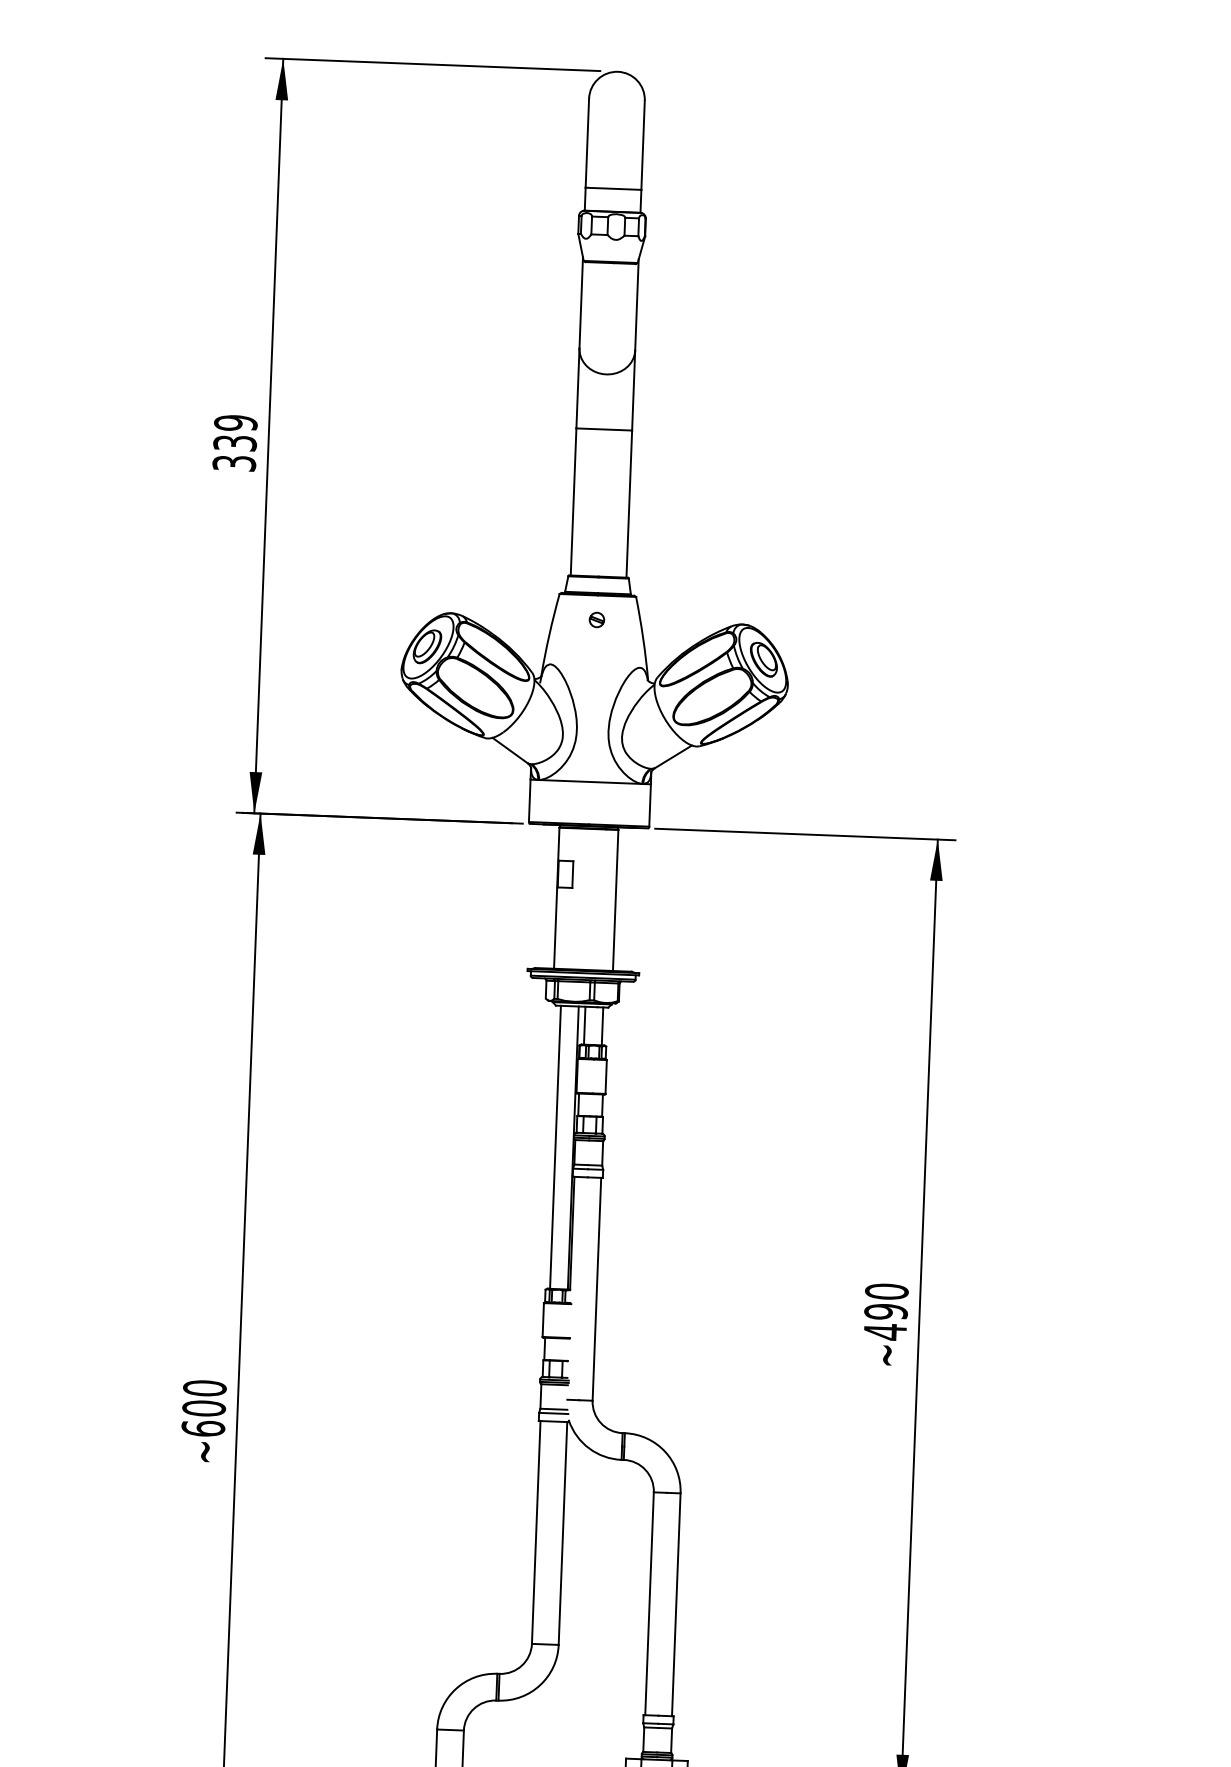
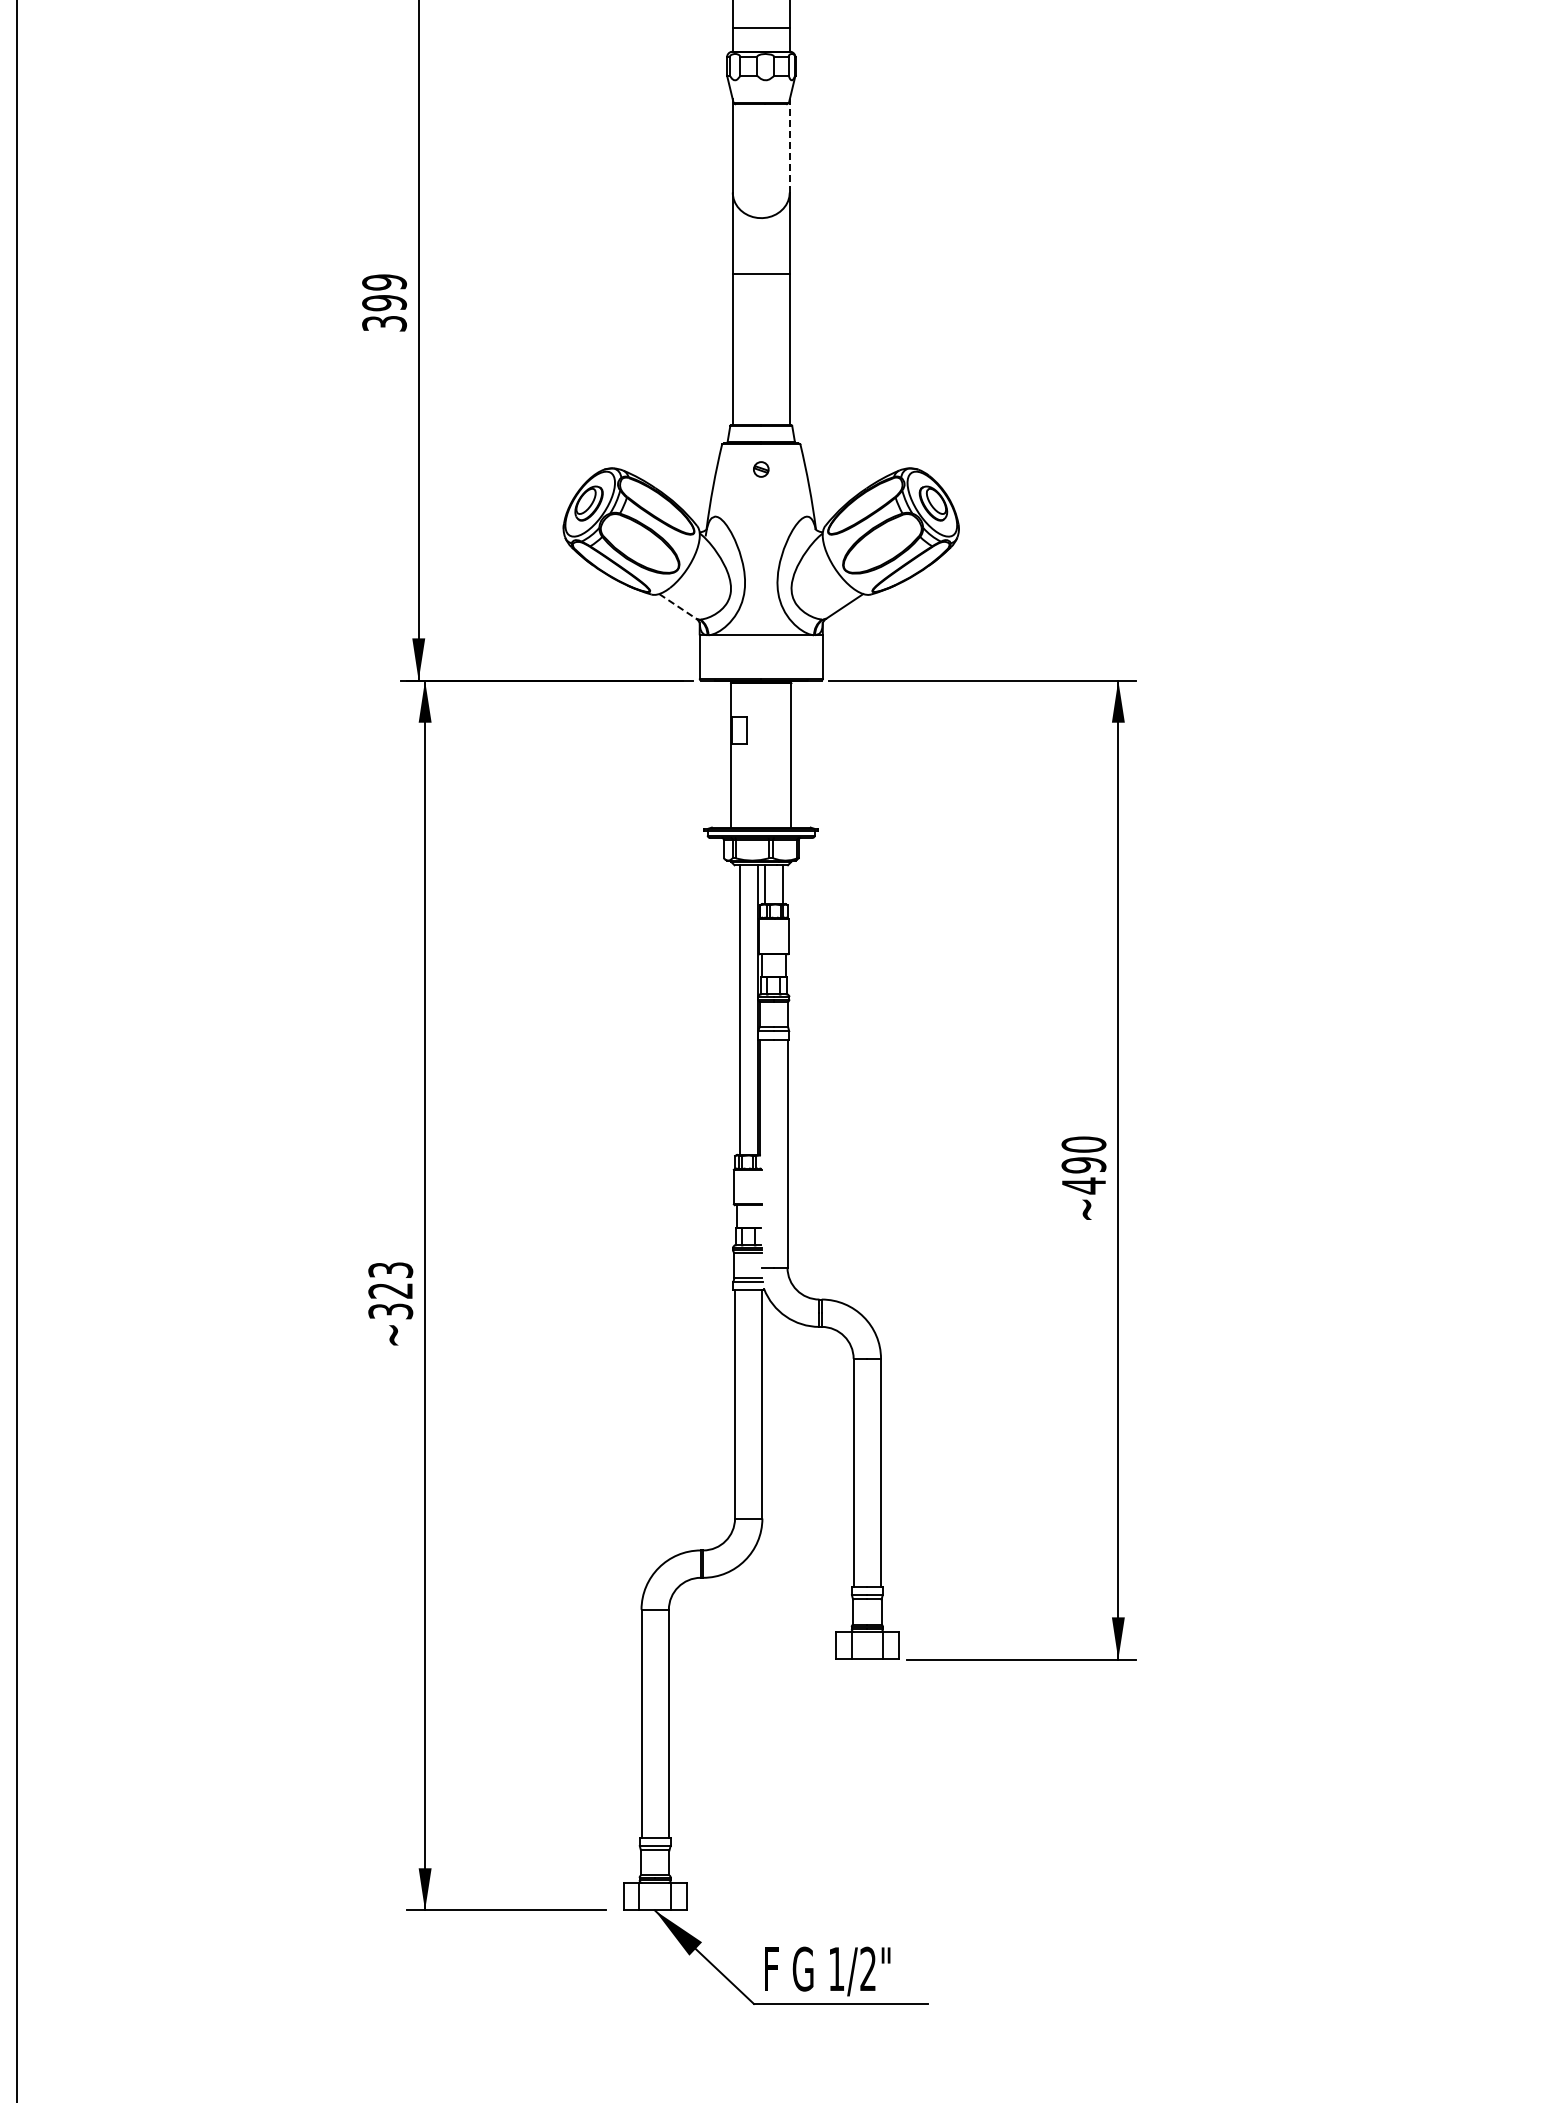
line: (636, 304) -> (789, 145), solid -> dashed
text: (235, 443) -> (384, 303), 339 -> 399
line: (510, 750) -> (678, 606), solid -> dashed
text: (203, 1408) -> (390, 1290), ~600 -> ~323

